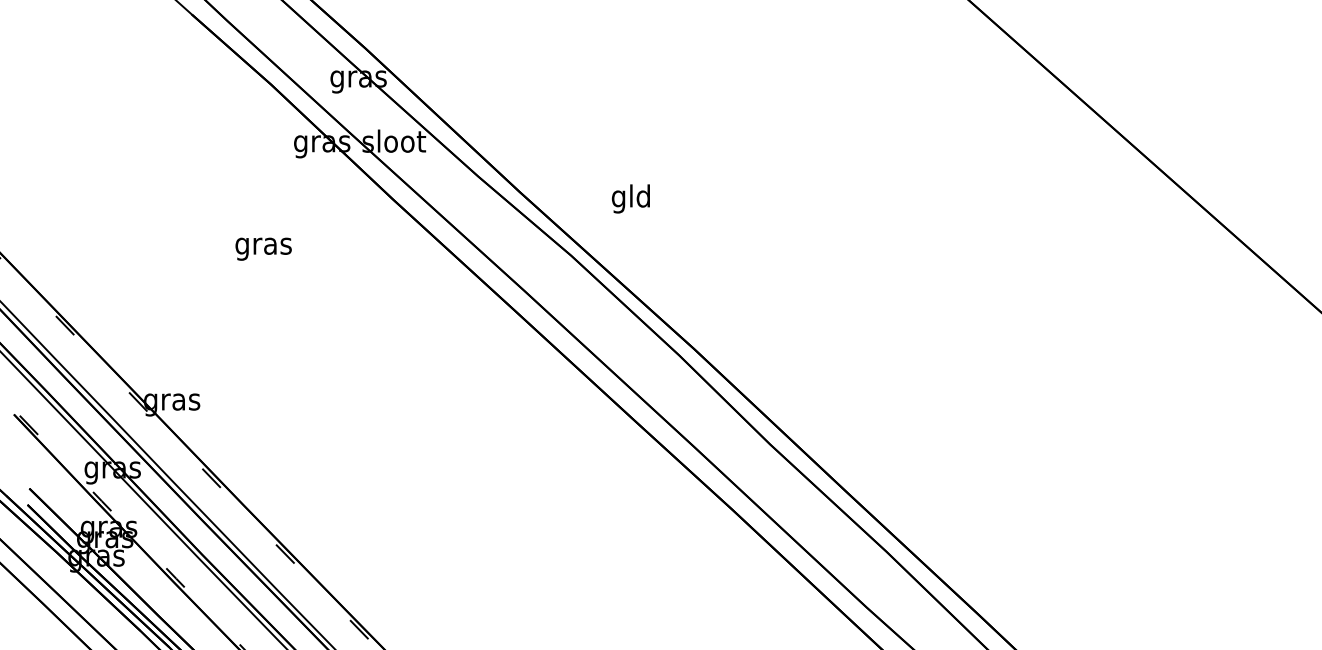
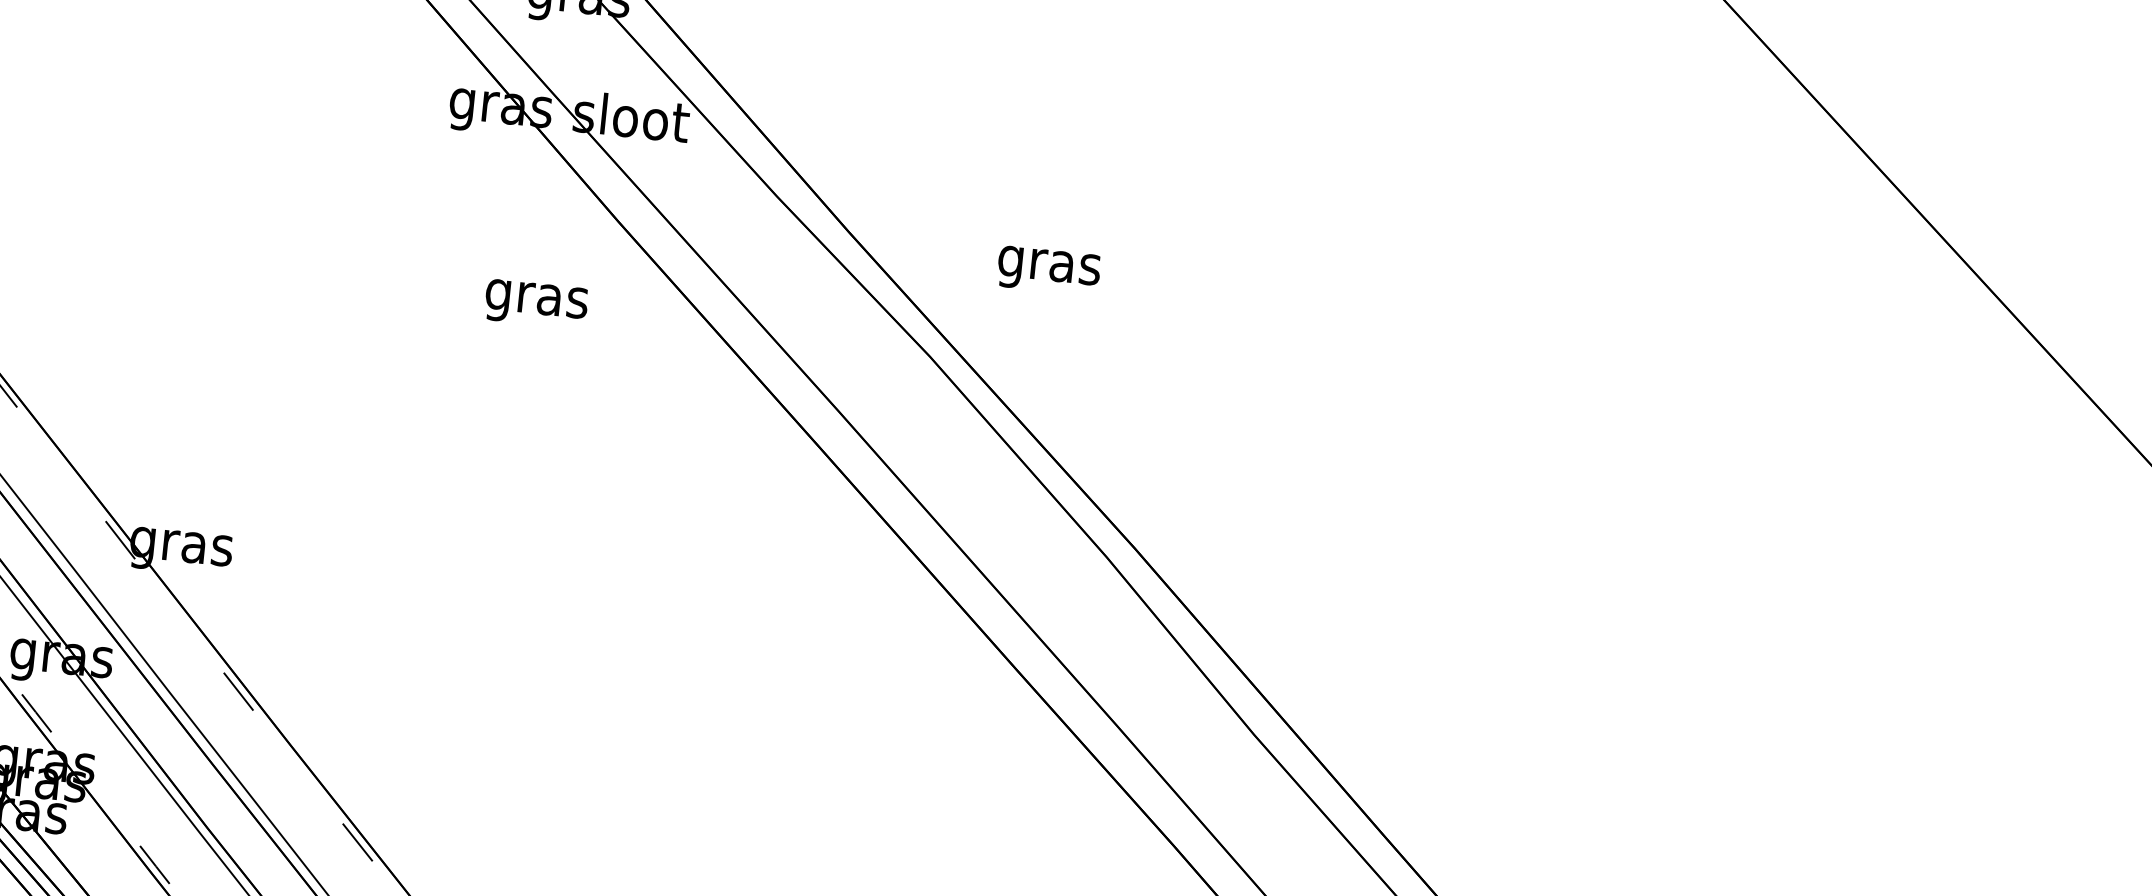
text: (631, 198) -> (1049, 264), gld -> gras
text: (263, 248) -> (536, 302), moved

